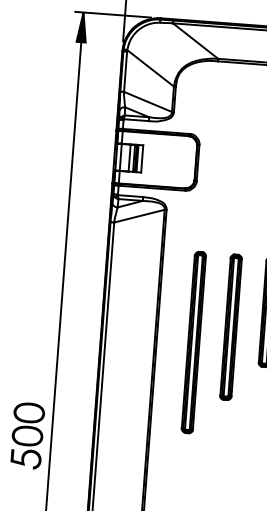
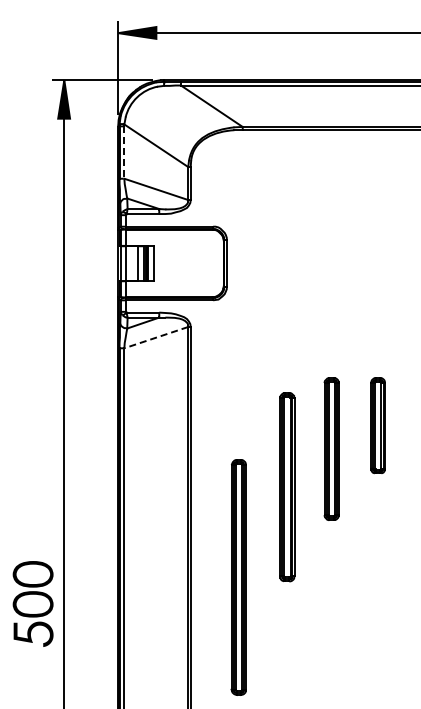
line: (125, 72) -> (124, 153), solid -> dashed
line: (139, 216) -> (156, 337), solid -> dashed
part: (231, 327) -> (287, 487), moved
part: (193, 342) -> (238, 577), moved
part: (27, 435) -> (32, 603), moved

